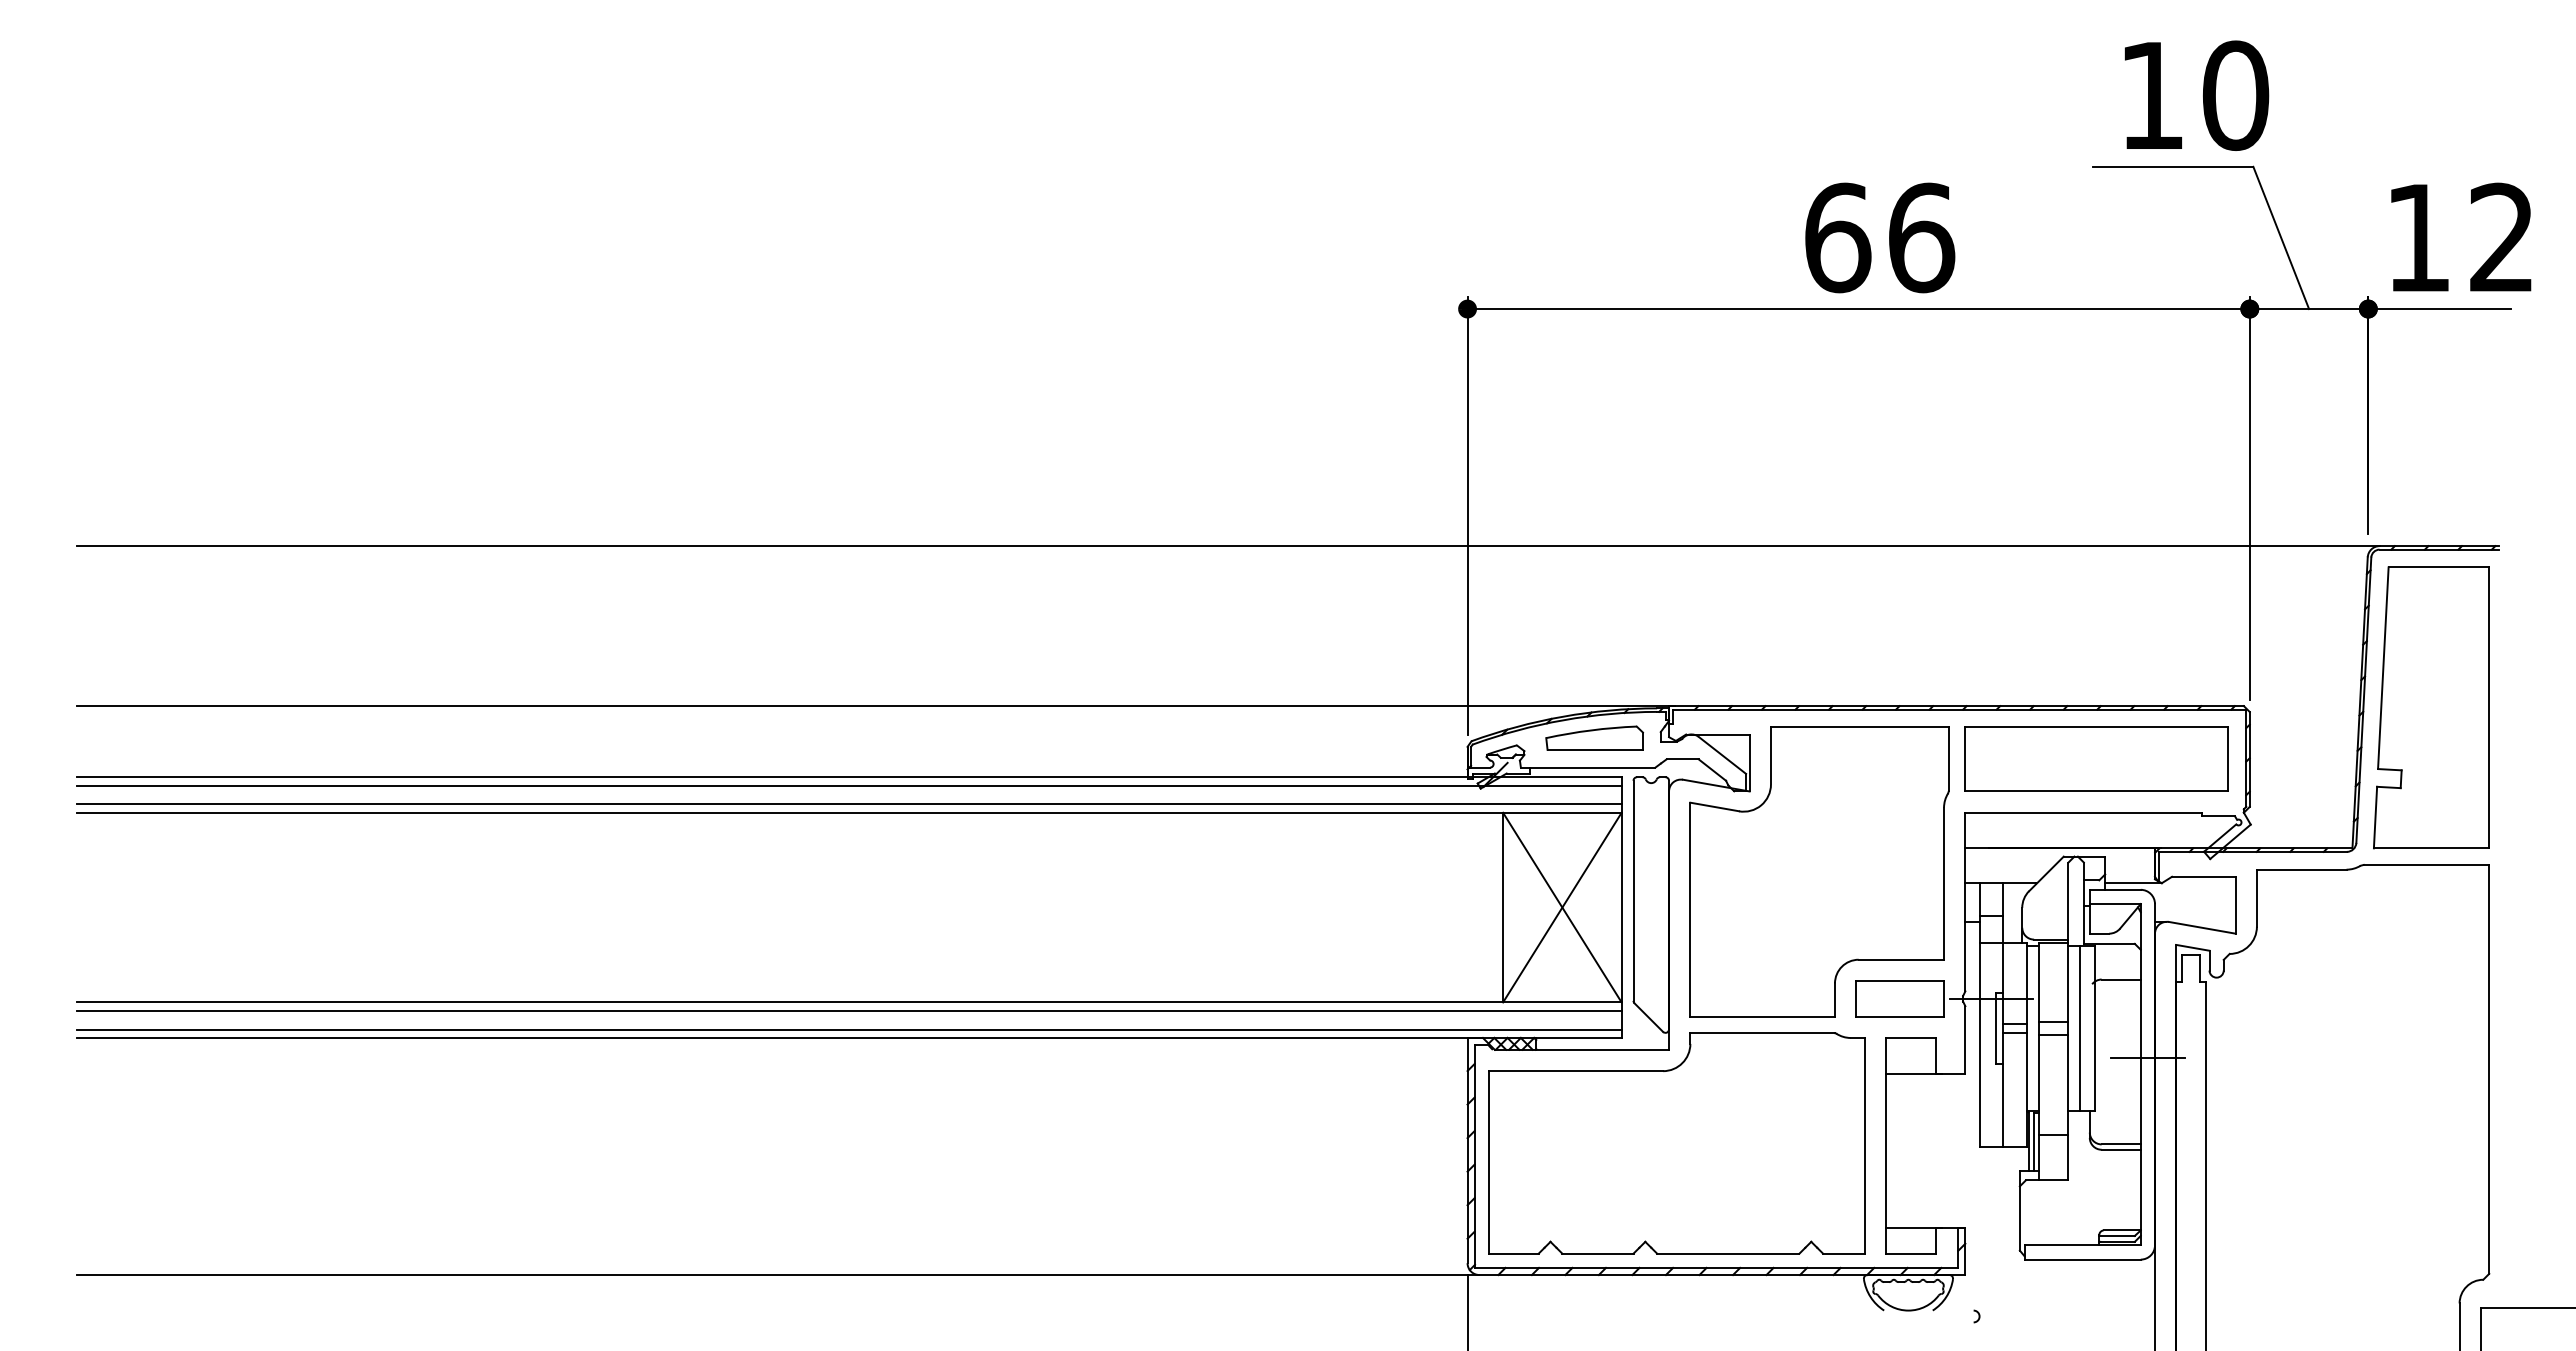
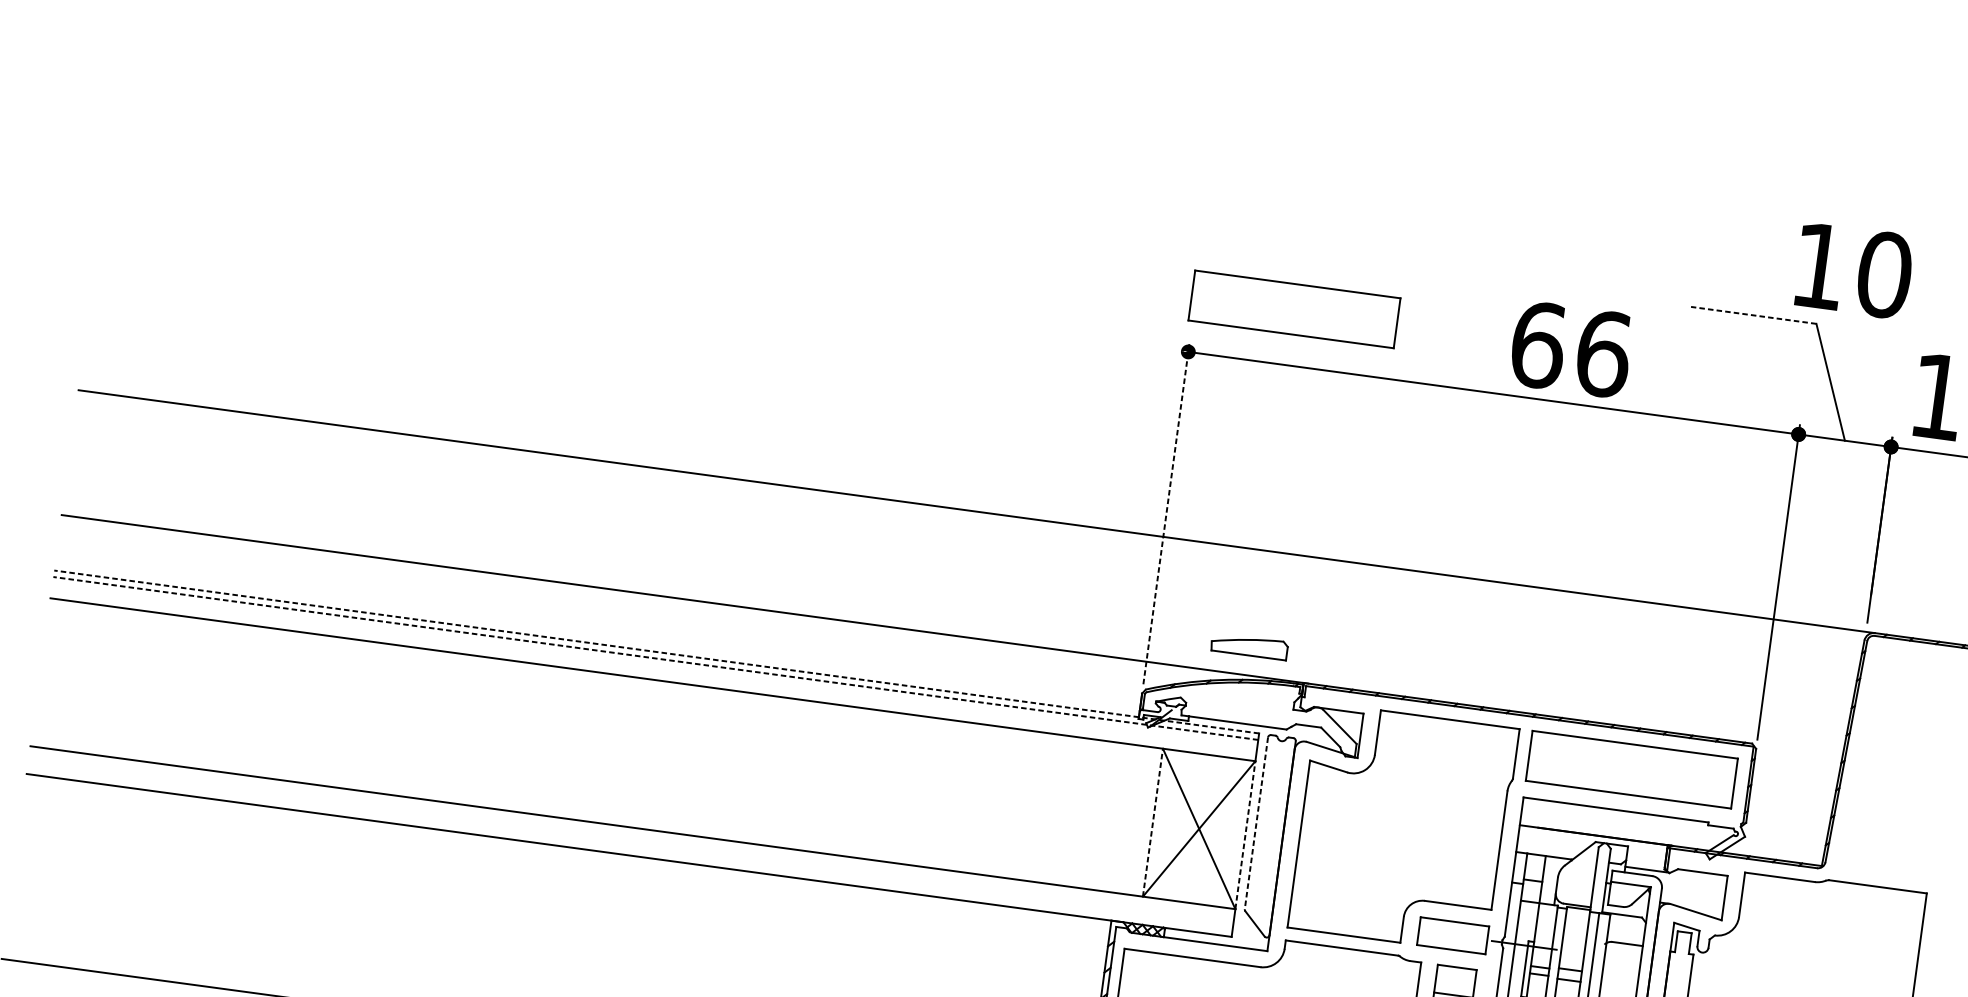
text: (2196, 95) -> (1853, 270), moved
line: (2172, 166) -> (1753, 315), solid -> dashed
part: (1593, 236) -> (1294, 308), added
text: (1880, 237) -> (1571, 349), moved
line: (1467, 516) -> (1166, 513), solid -> dashed
part: (2431, 707) -> (1898, 764), removed
part: (1594, 737) -> (1249, 645), moved
line: (848, 777) -> (655, 652), solid -> dashed
line: (848, 785) -> (655, 658), solid -> dashed
line: (849, 804) -> (653, 673), removed
line: (1633, 891) -> (1256, 823), solid -> dashed
line: (1503, 907) -> (1153, 822), solid -> dashed
line: (1621, 907) -> (1245, 835), solid -> dashed
line: (849, 1010) -> (632, 834), removed
line: (849, 1029) -> (630, 848), removed

